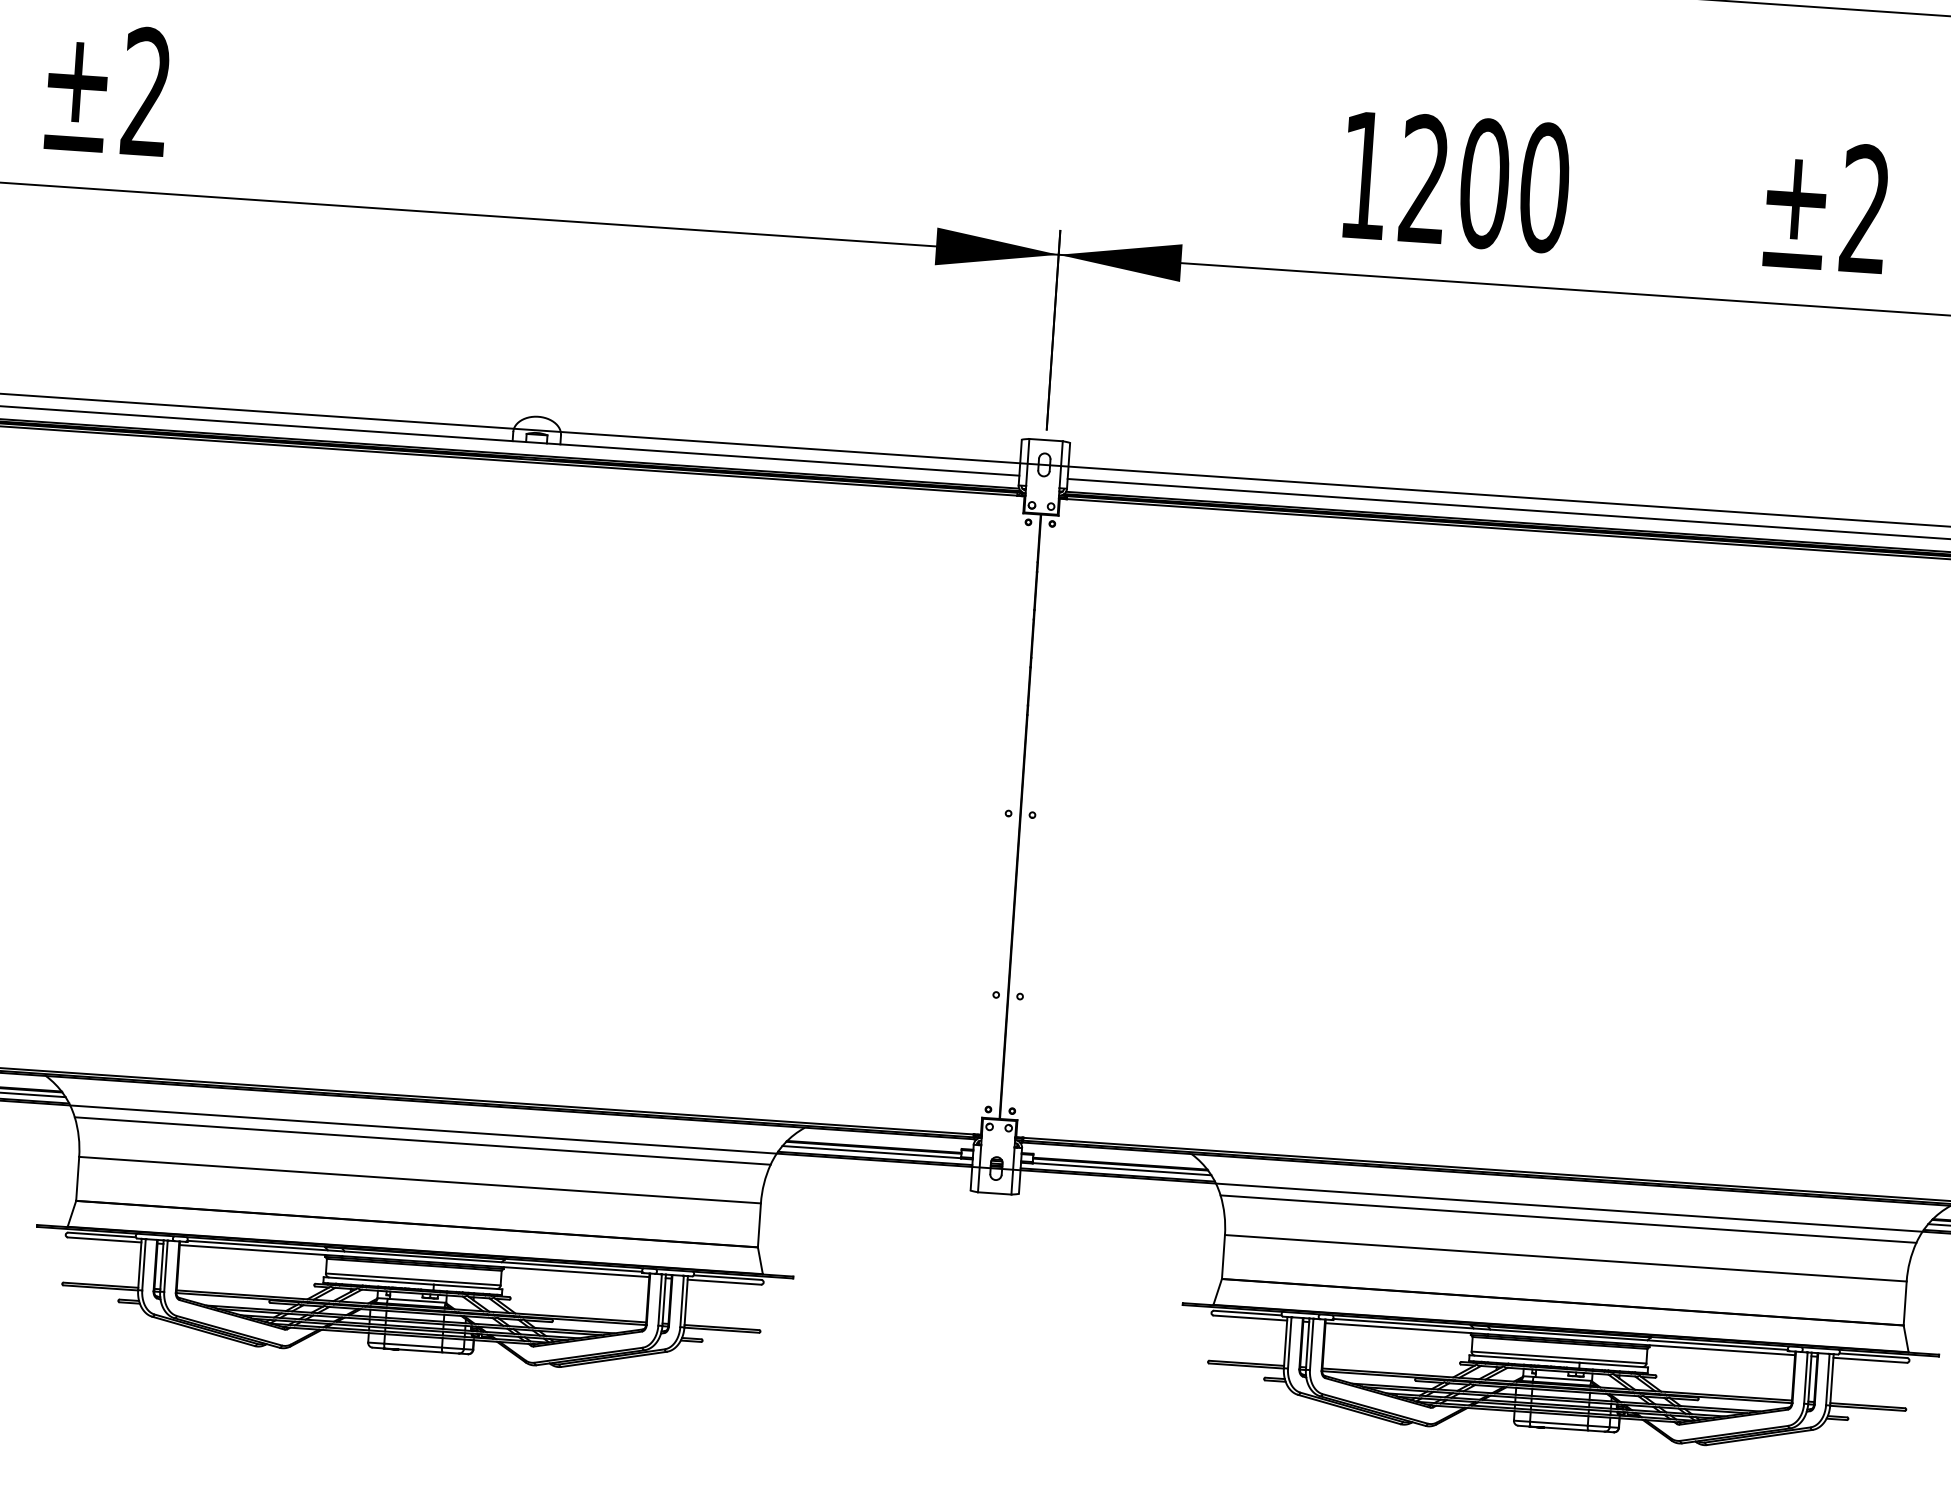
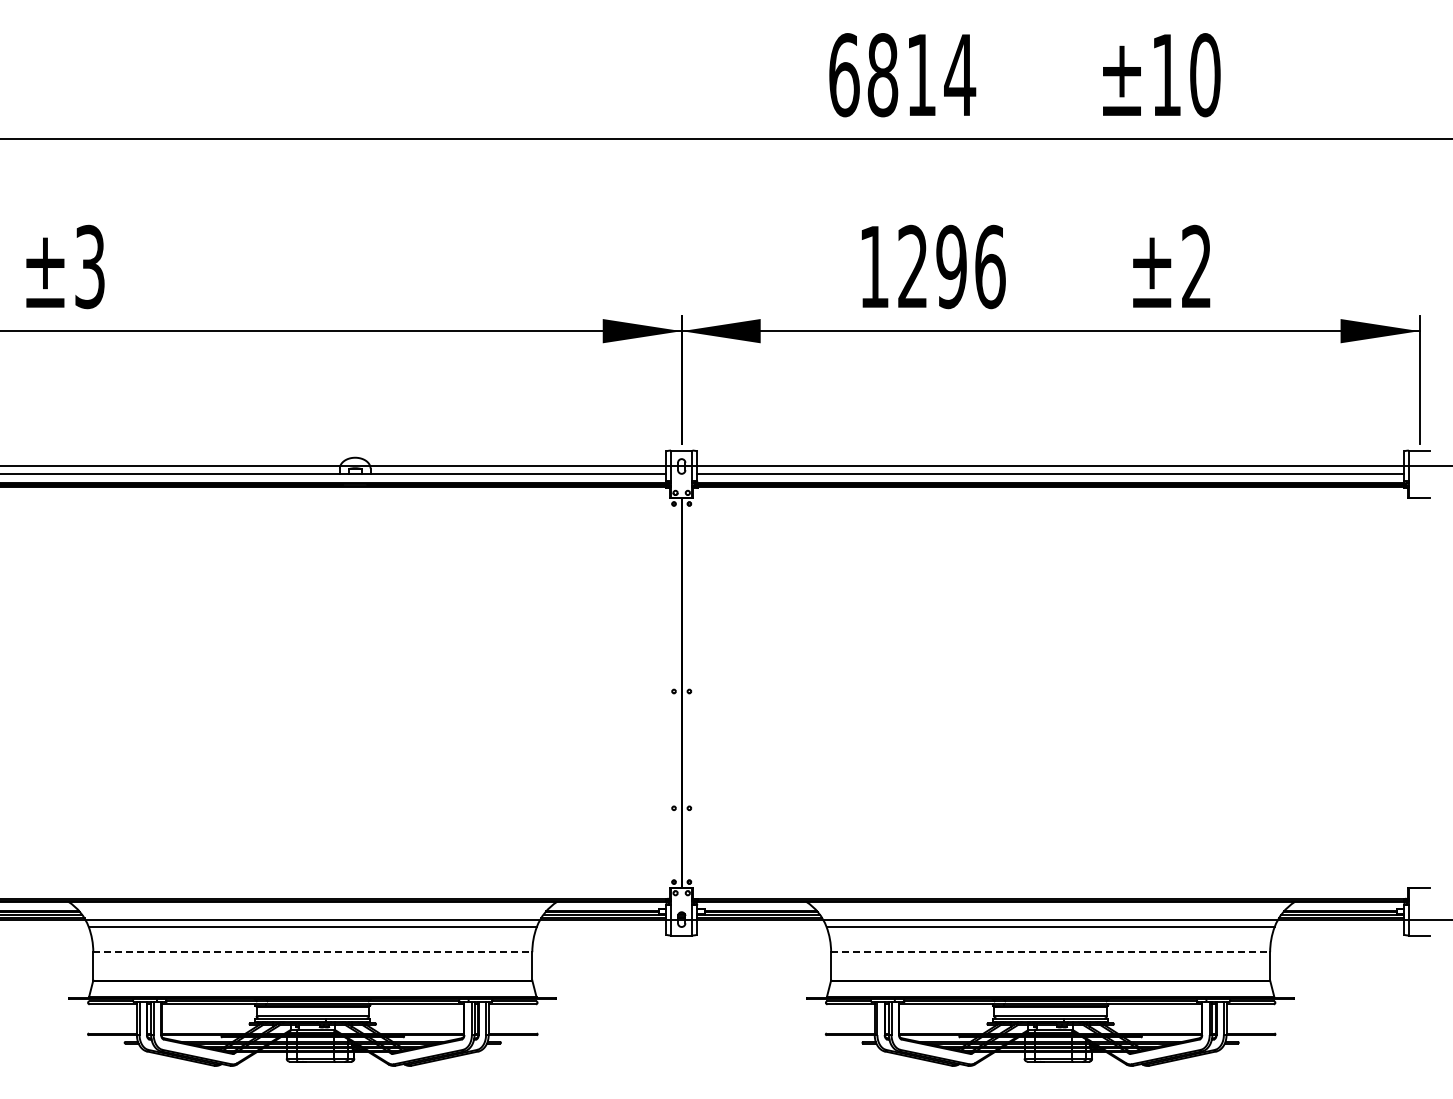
text: (145, 93) -> (89, 267), ±2 -> ±3
text: (1513, 184) -> (970, 266), 1200 -> 1296
line: (419, 1180) -> (312, 952), solid -> dashed
line: (1565, 1258) -> (1050, 952), solid -> dashed

